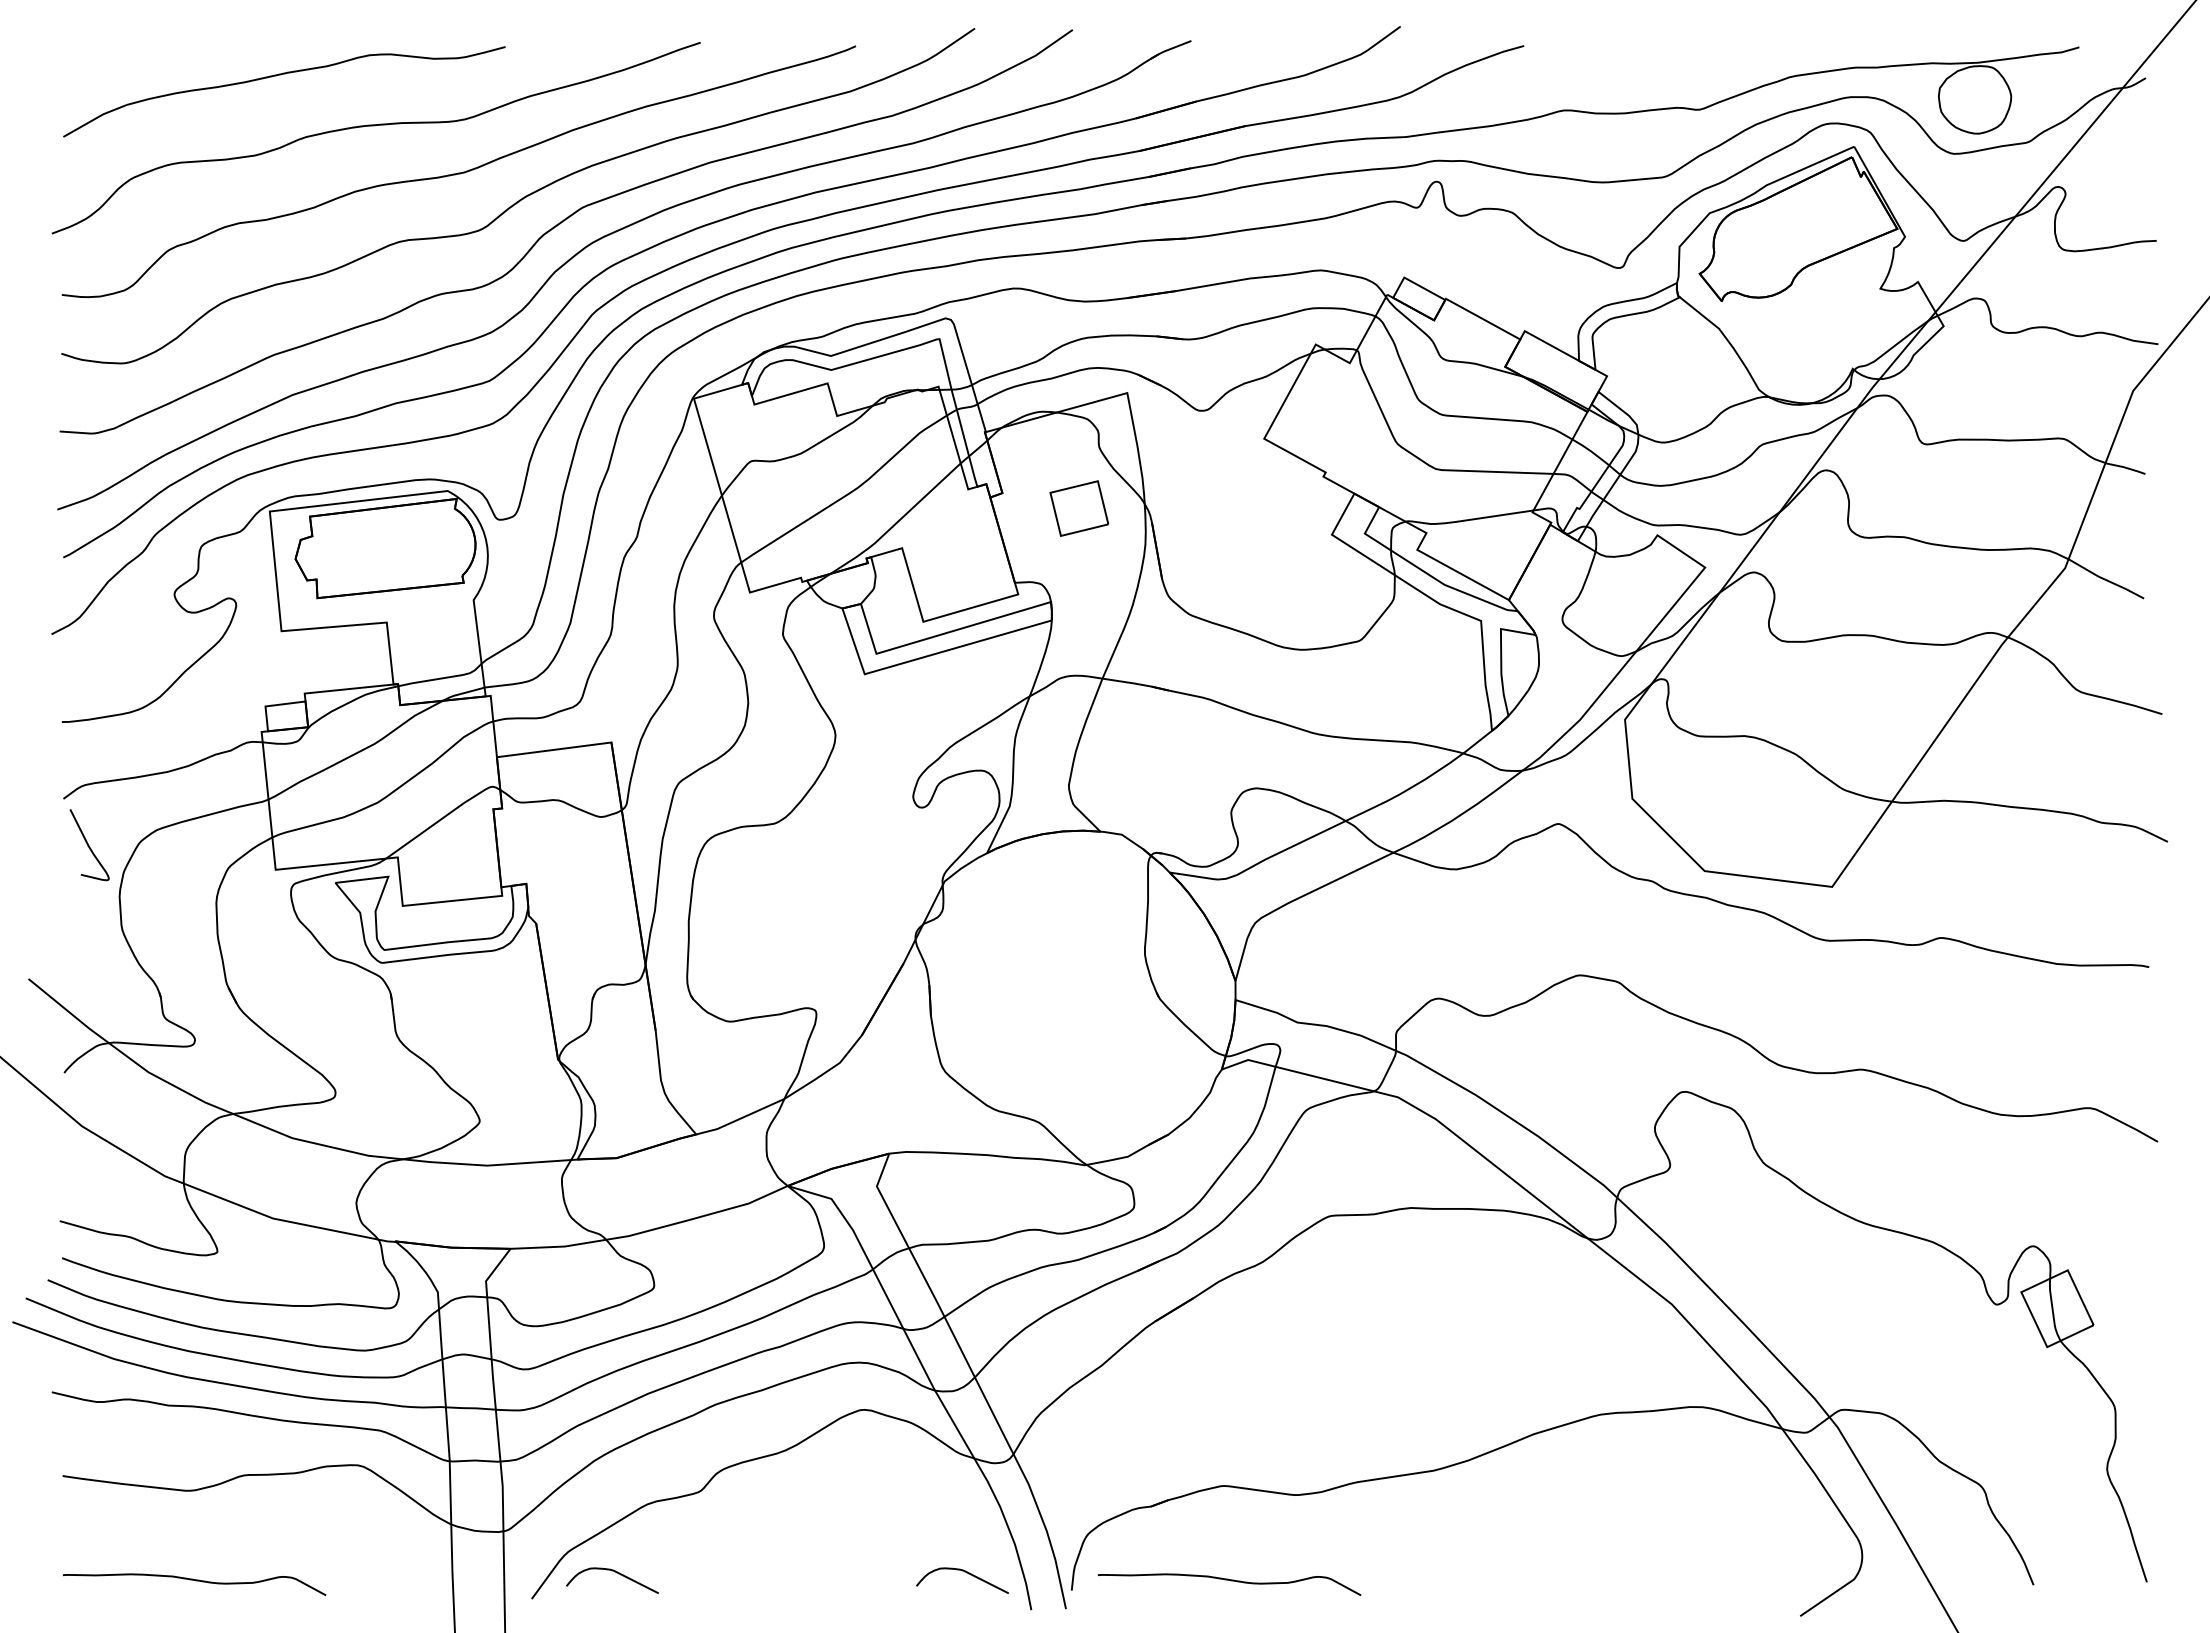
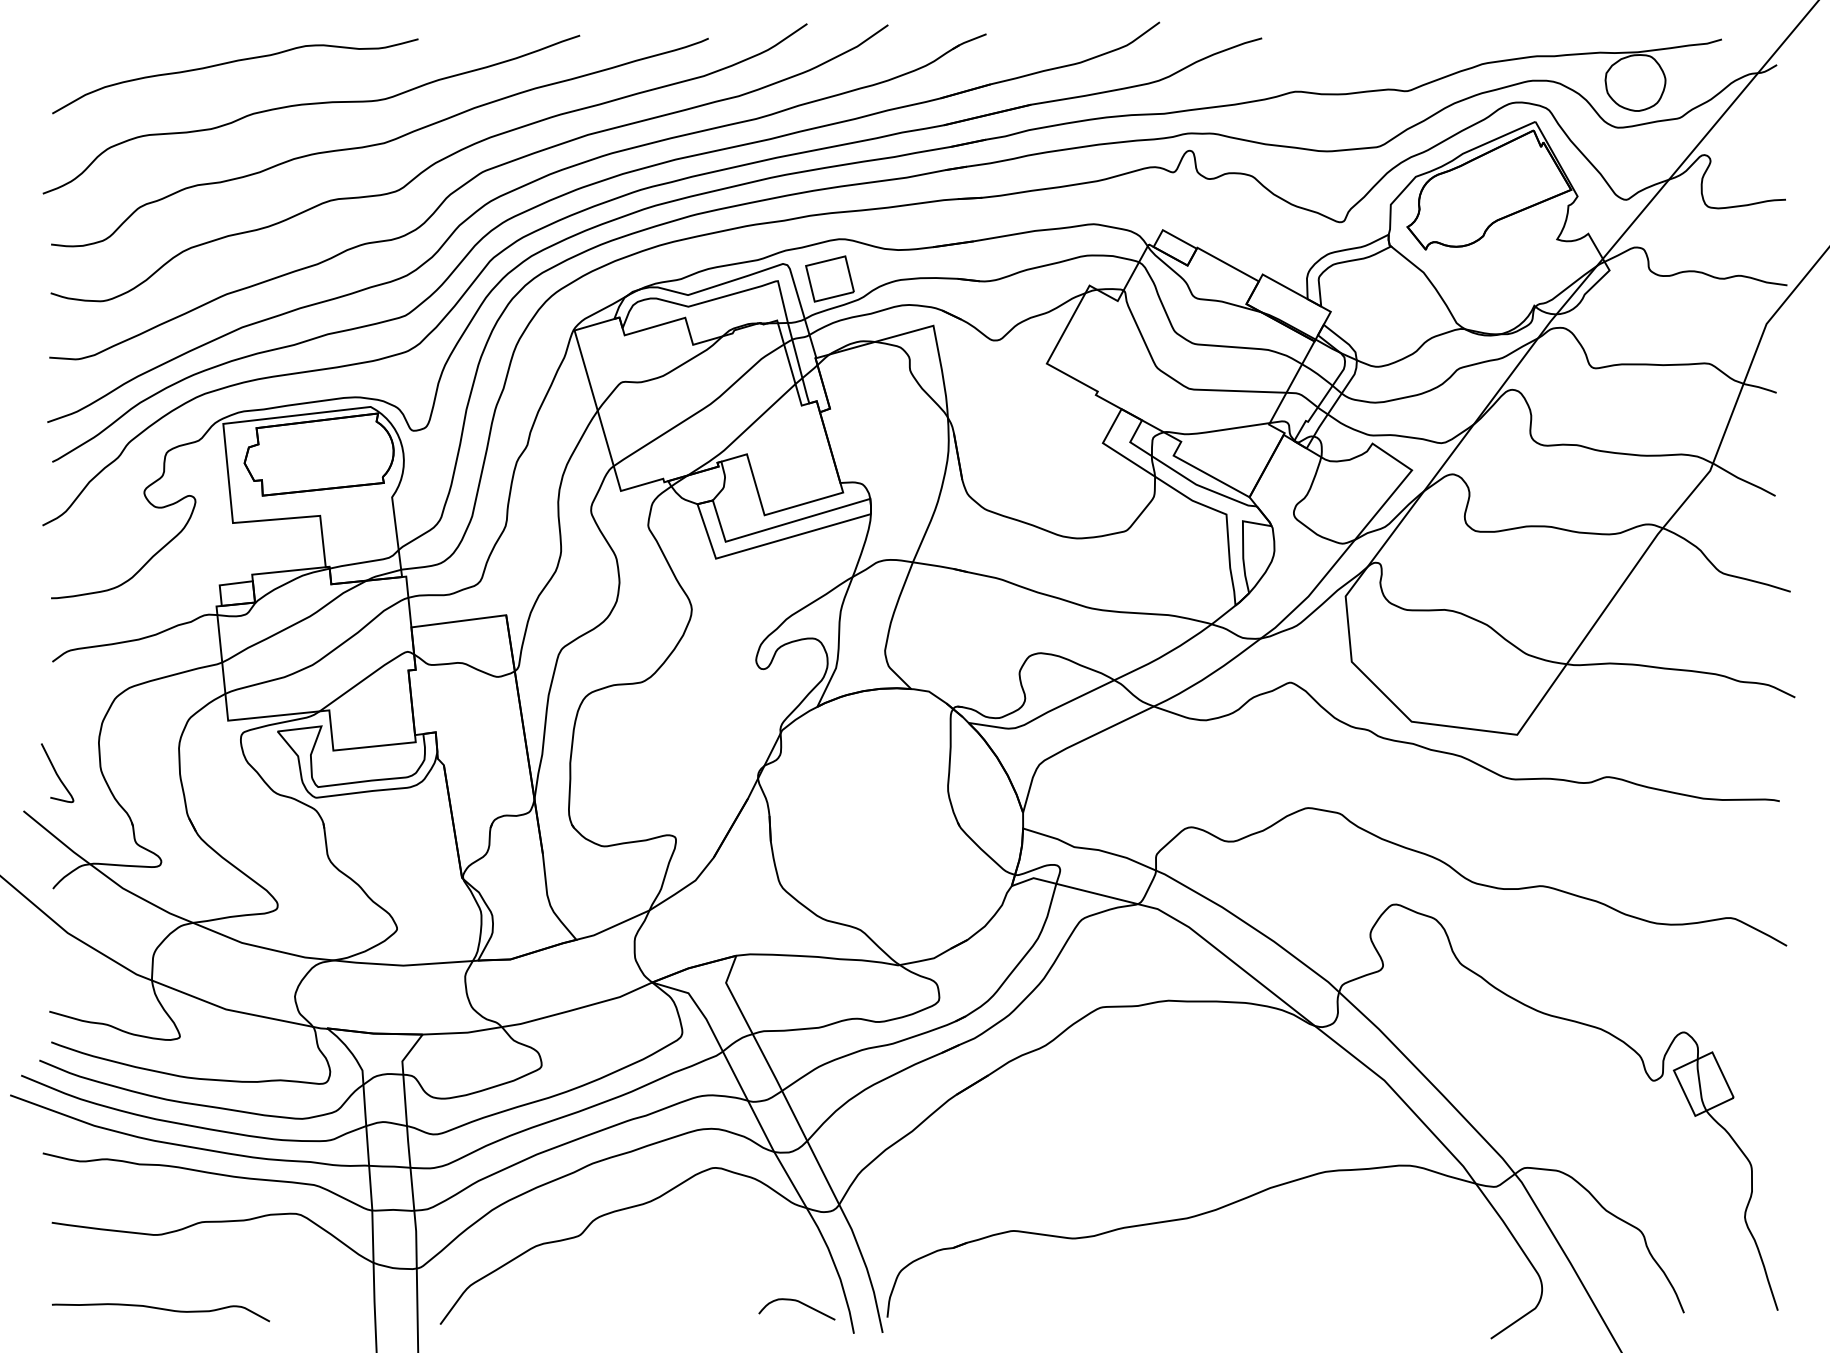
part: (1079, 508) -> (830, 278), moved
curve: (89, 845) -> (57, 773), moved
curve: (616, 1573) -> (510, 1303), removed
curve: (1230, 1581) -> (1018, 1310), removed

